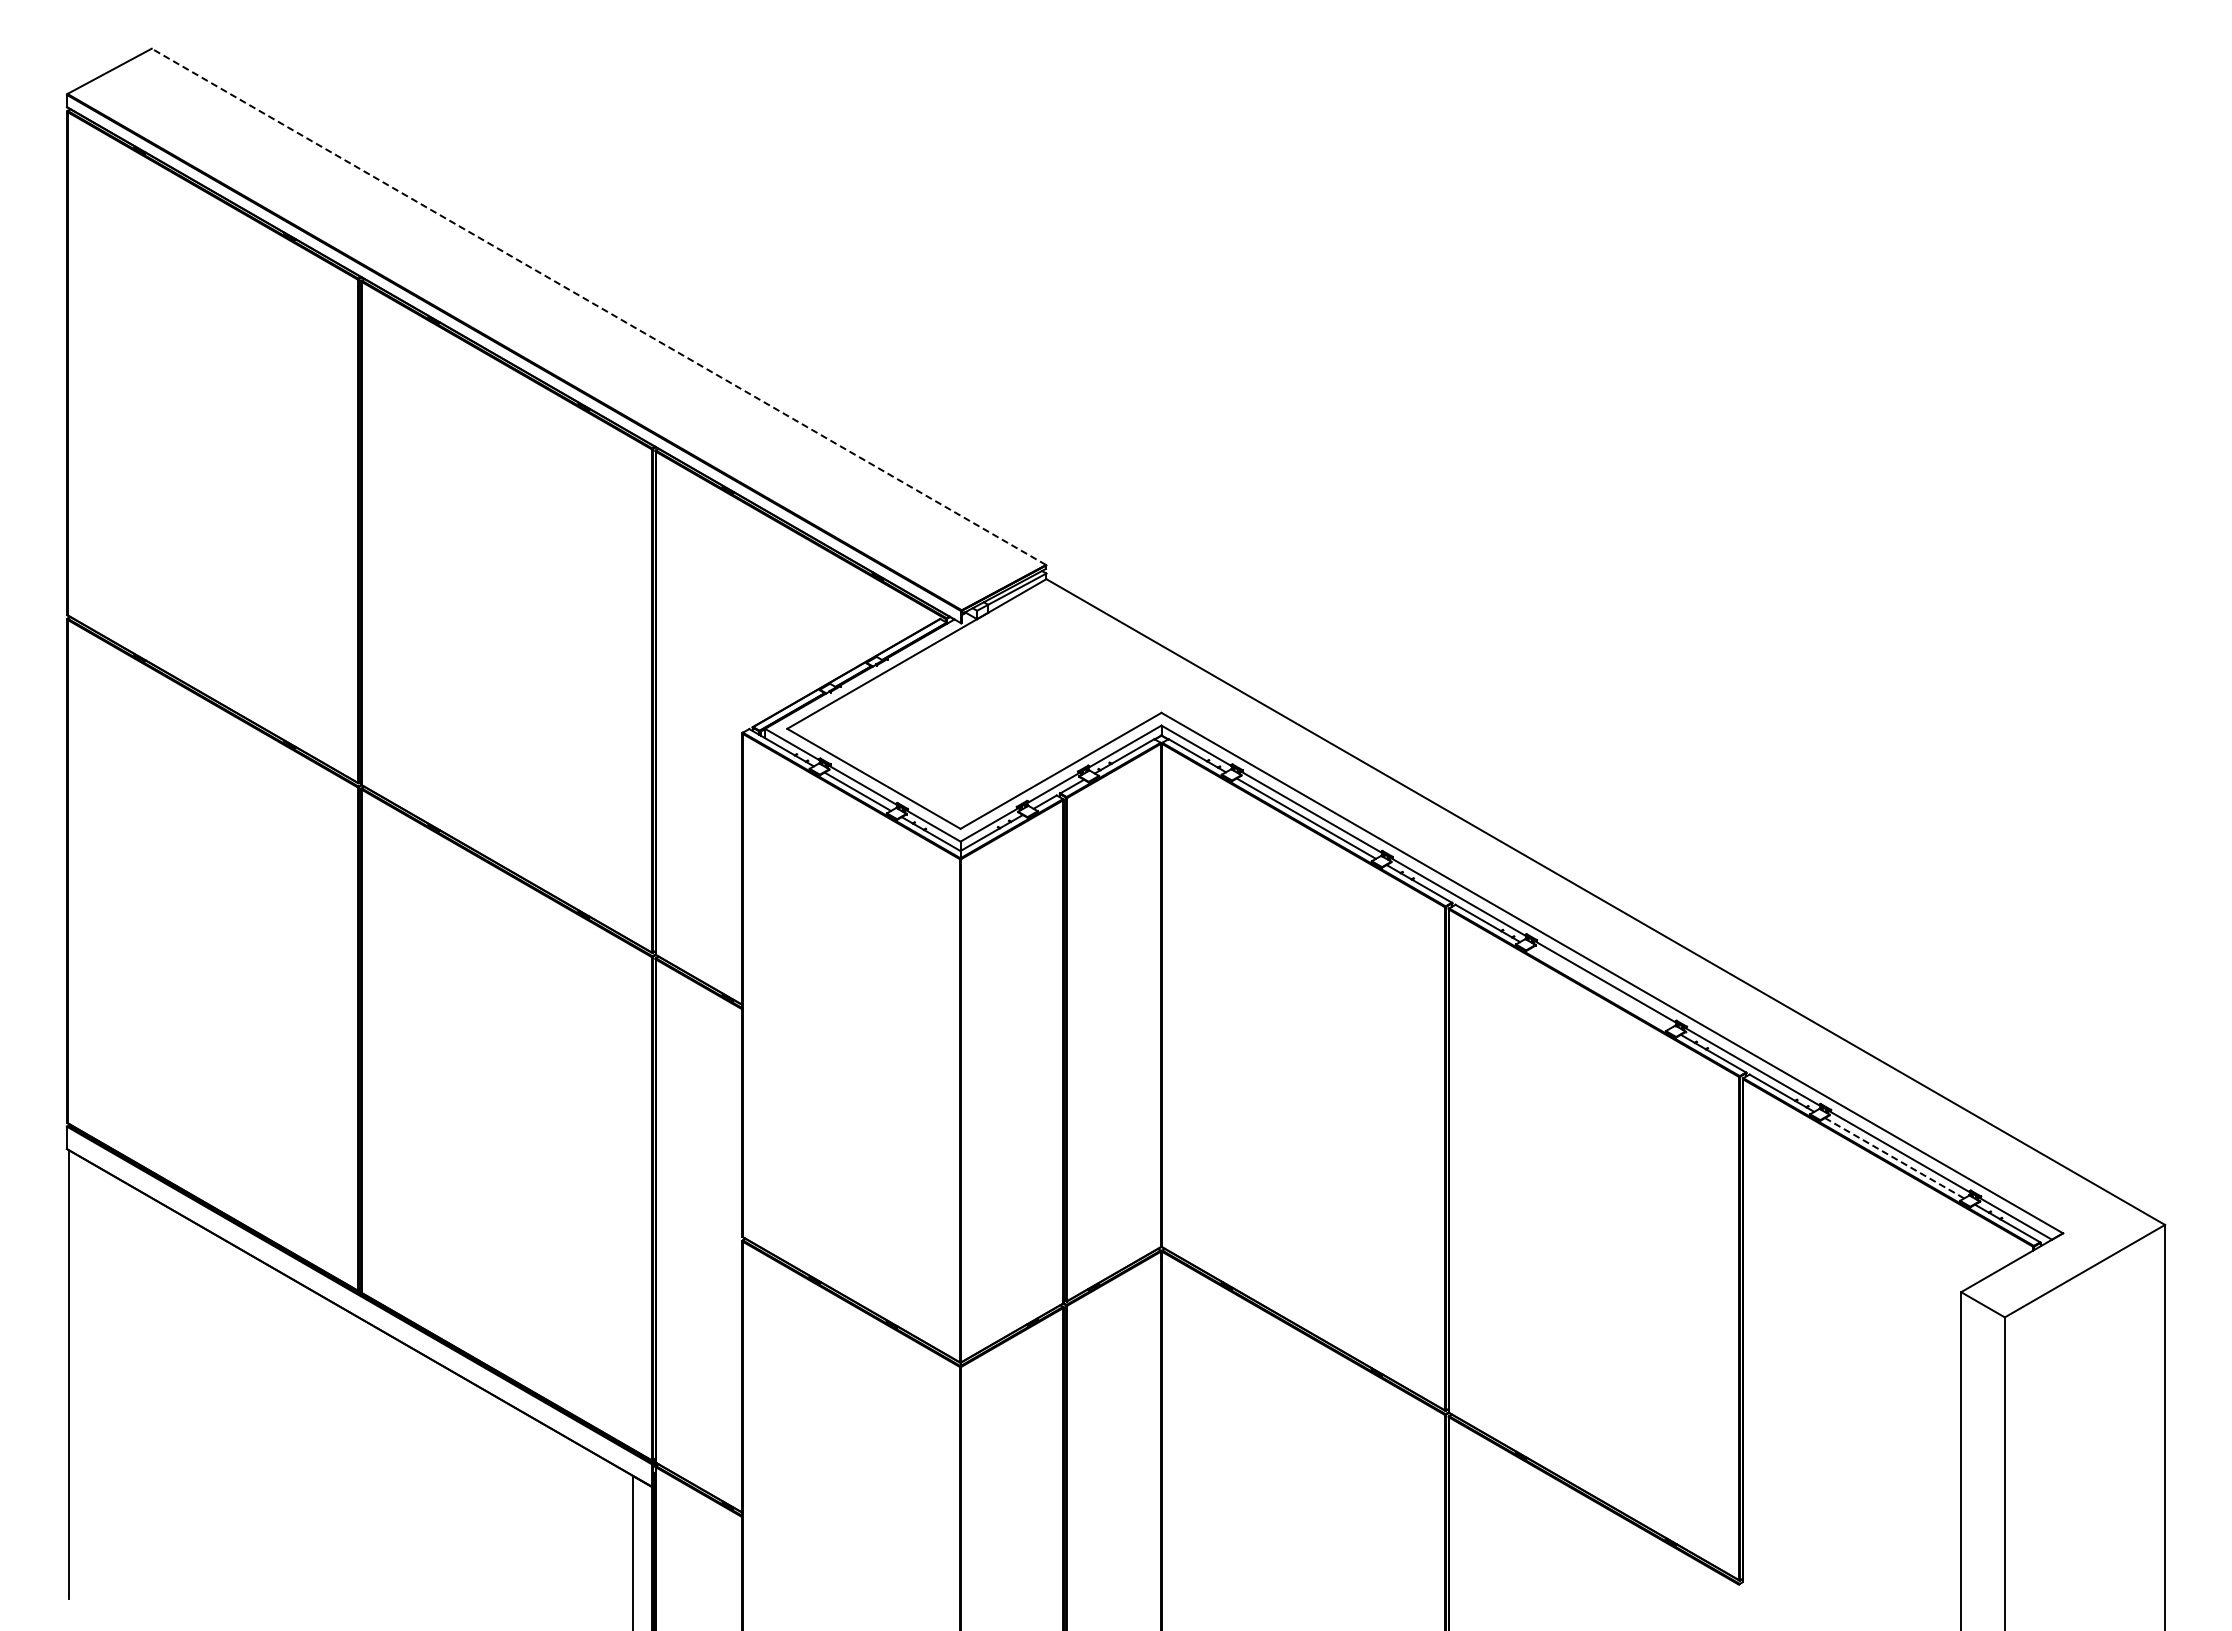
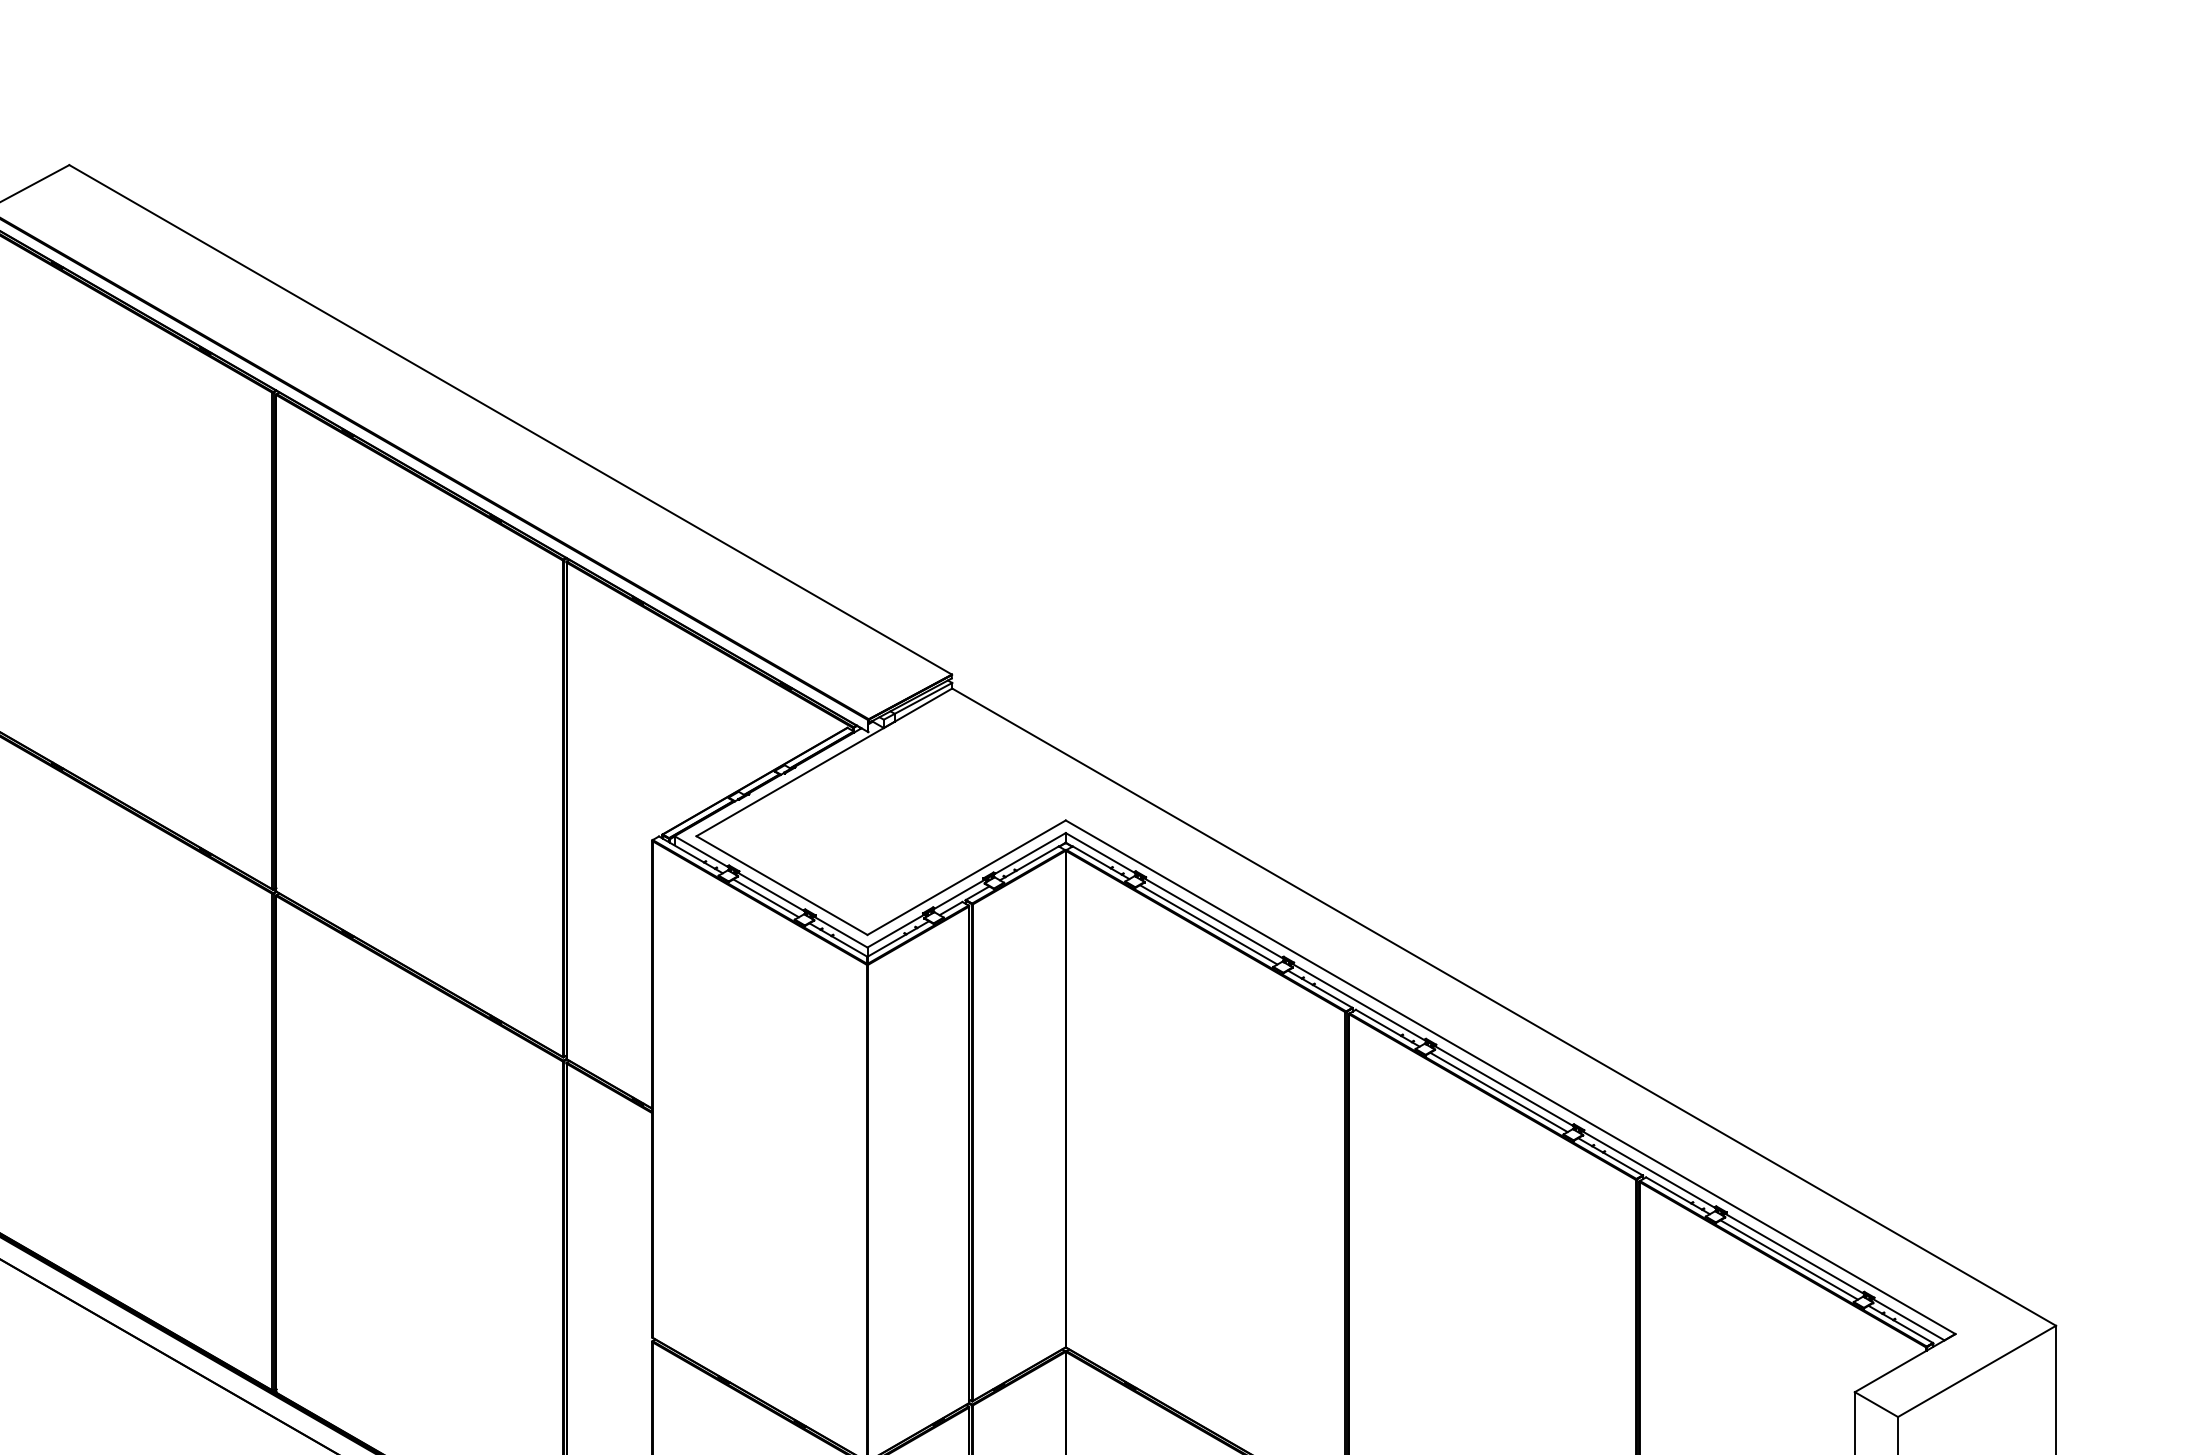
line: (598, 306) -> (510, 419), dashed -> solid
line: (1600, 988) -> (1498, 1092), added
line: (1894, 1158) -> (1789, 1260), dashed -> solid

